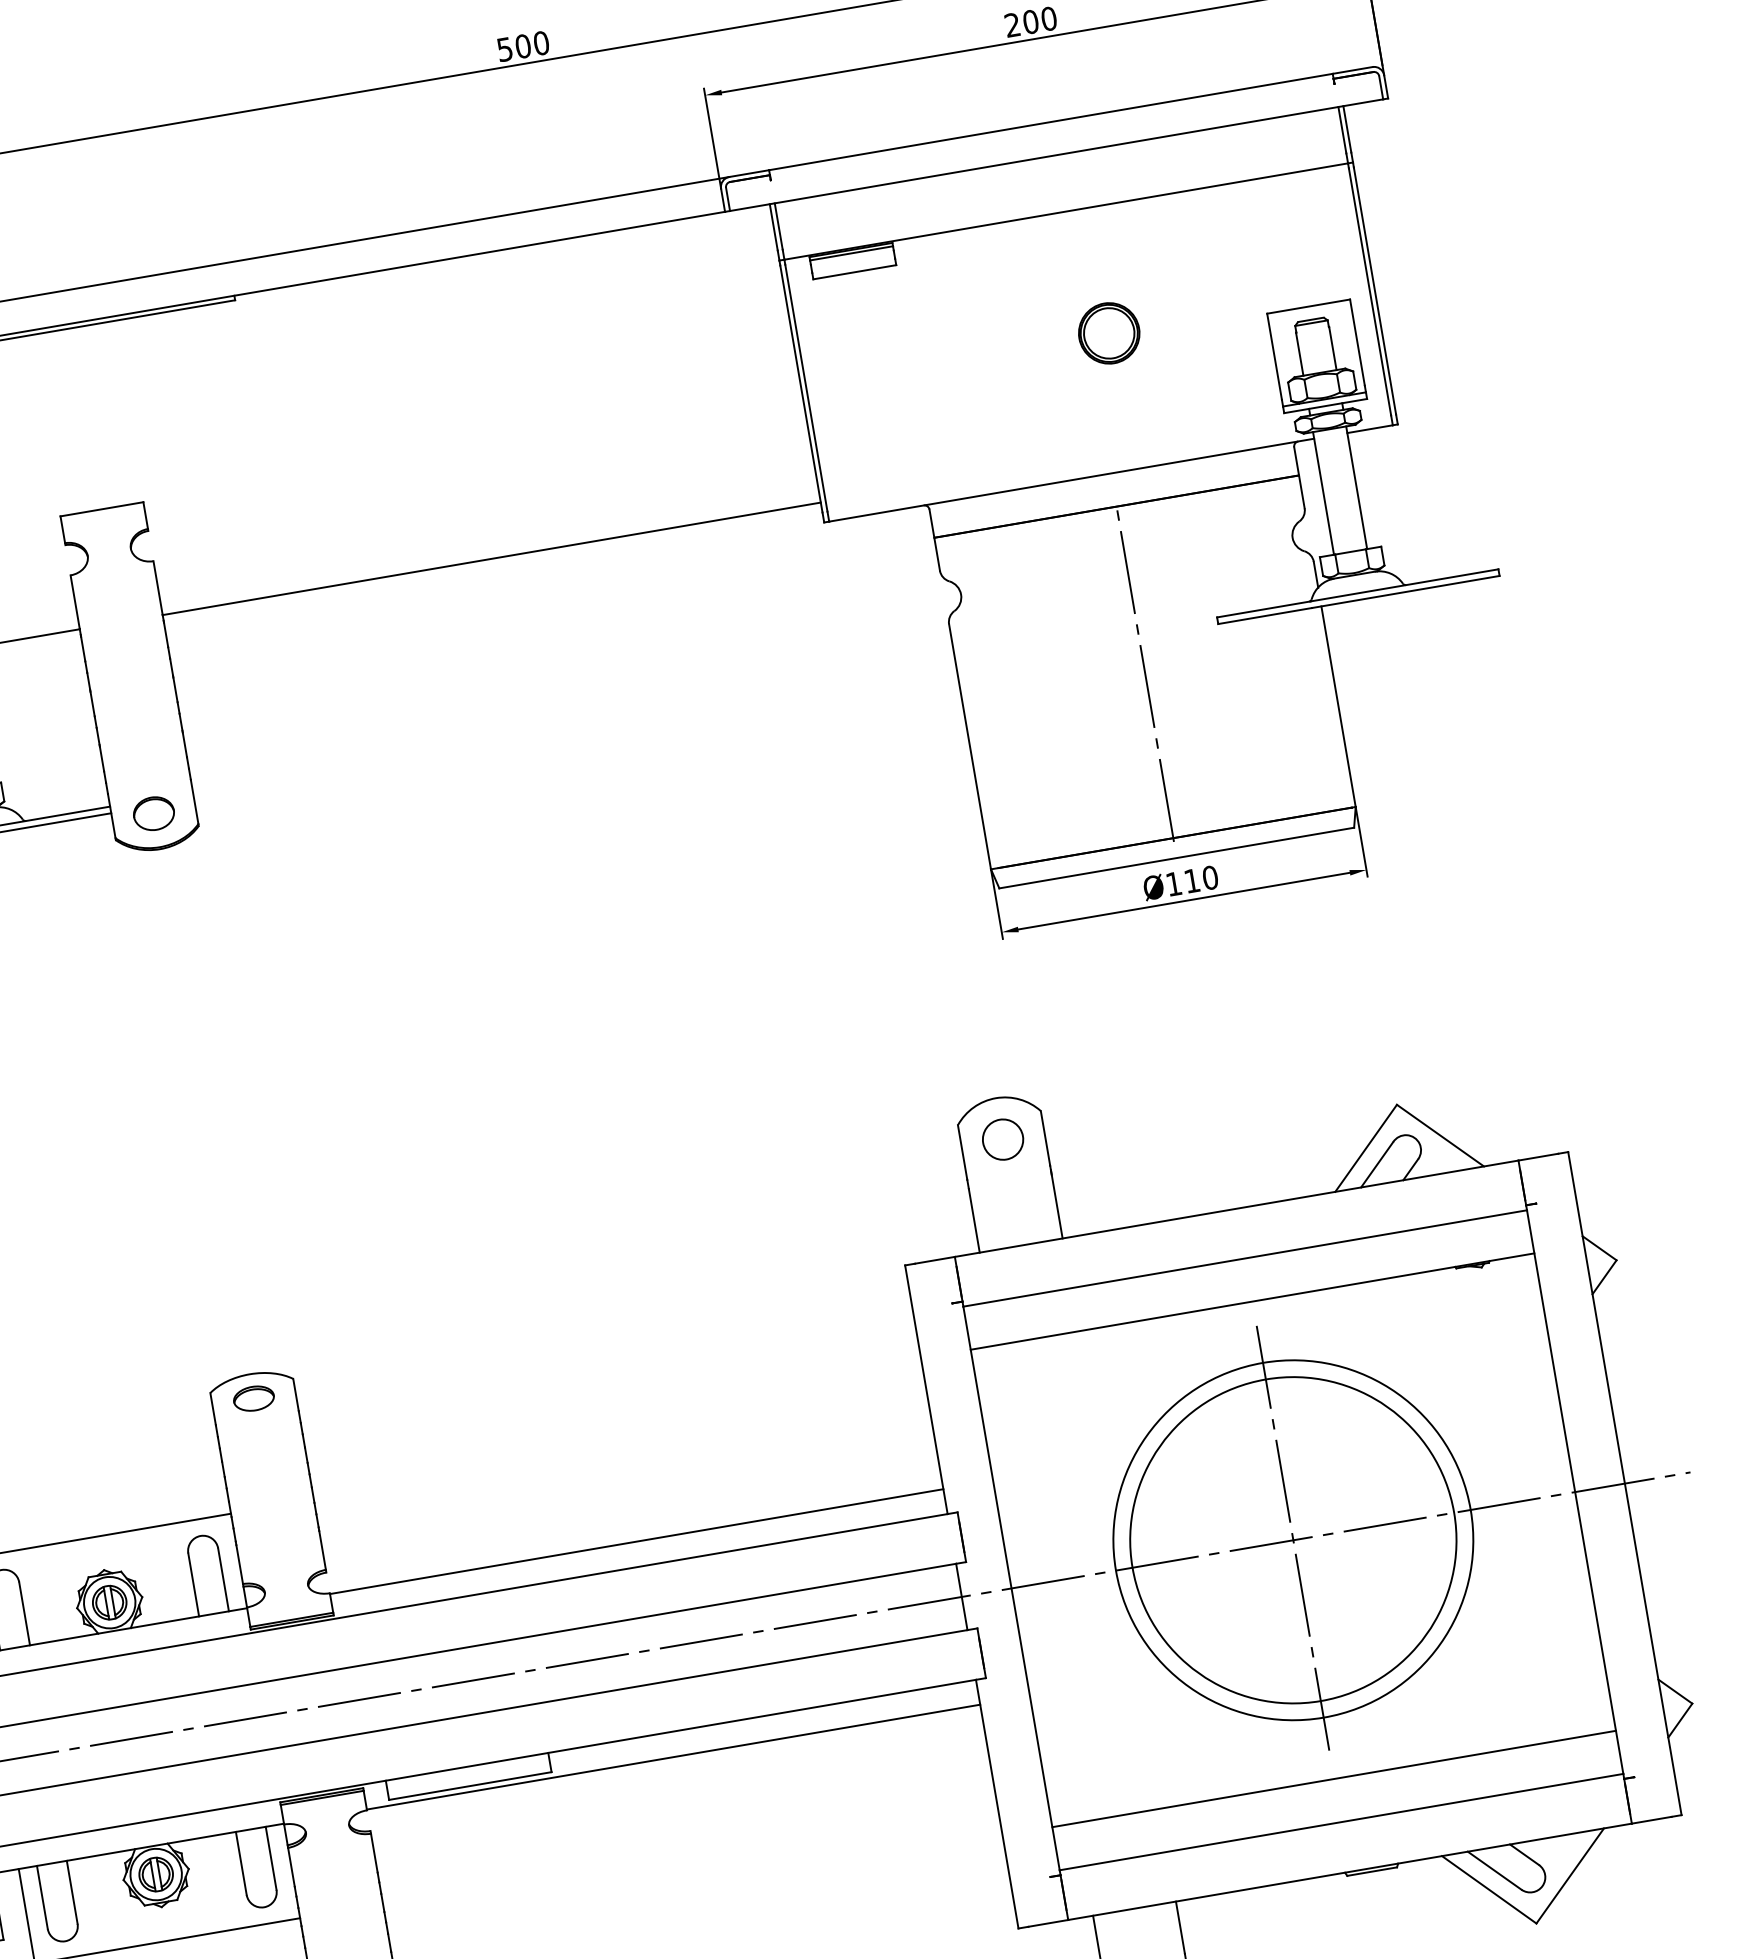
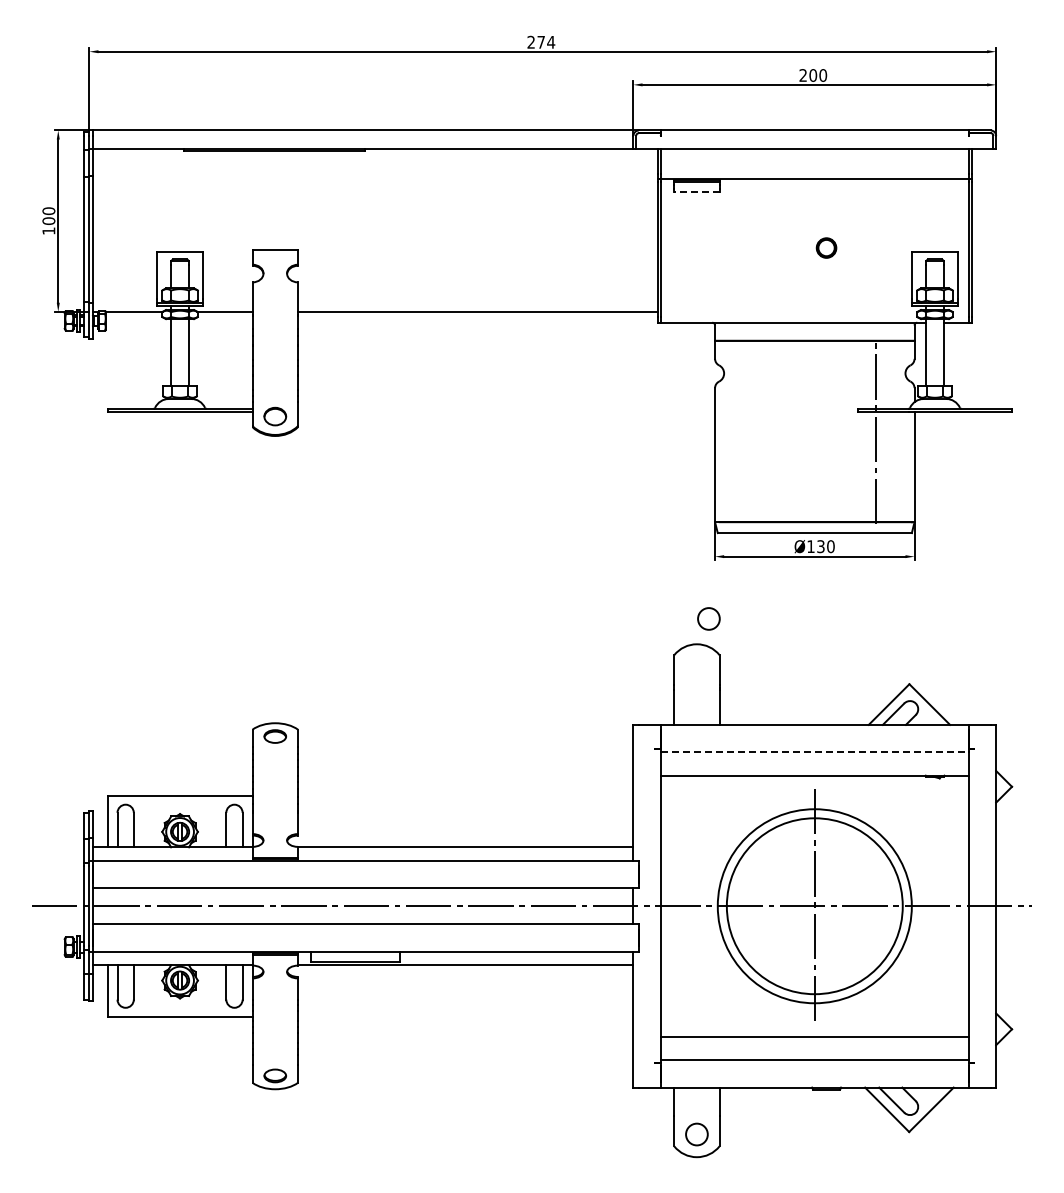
text: (523, 44) -> (541, 41), 500 -> 274
line: (854, 272) -> (696, 192), solid -> dashed
part: (1108, 332) -> (826, 247), size x0.6
line: (1144, 674) -> (875, 432), moved
text: (1191, 880) -> (820, 546), Ø110 -> Ø130
circle: (1002, 1138) -> (708, 618), moved
line: (1246, 1258) -> (815, 752), solid -> dashed

